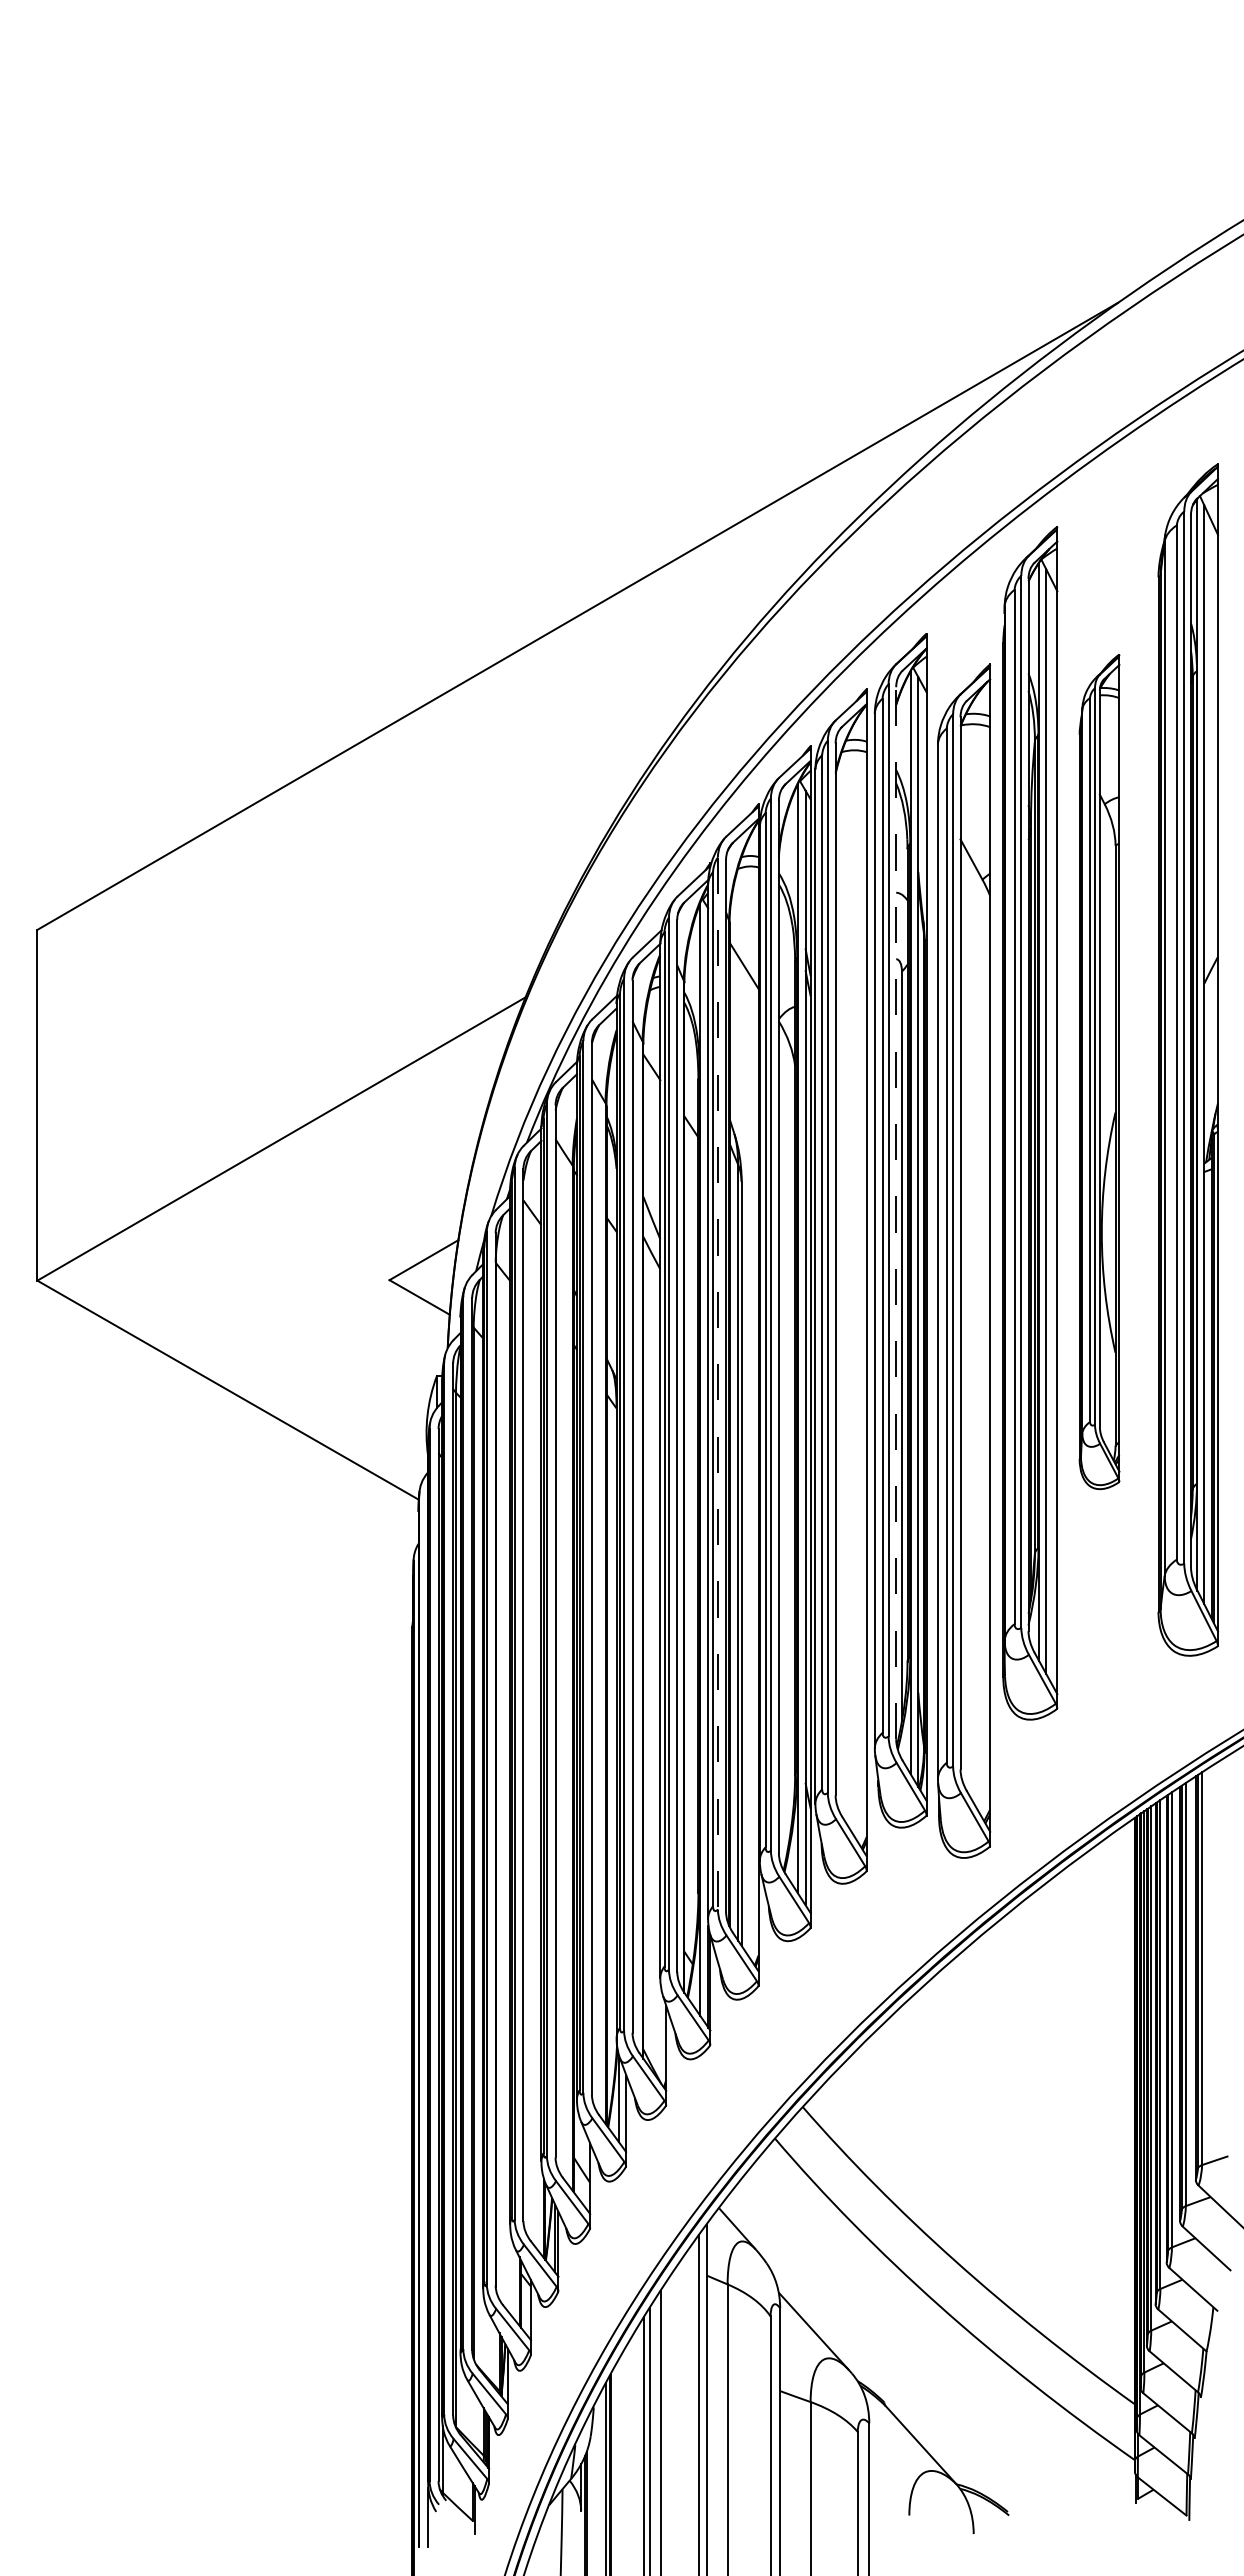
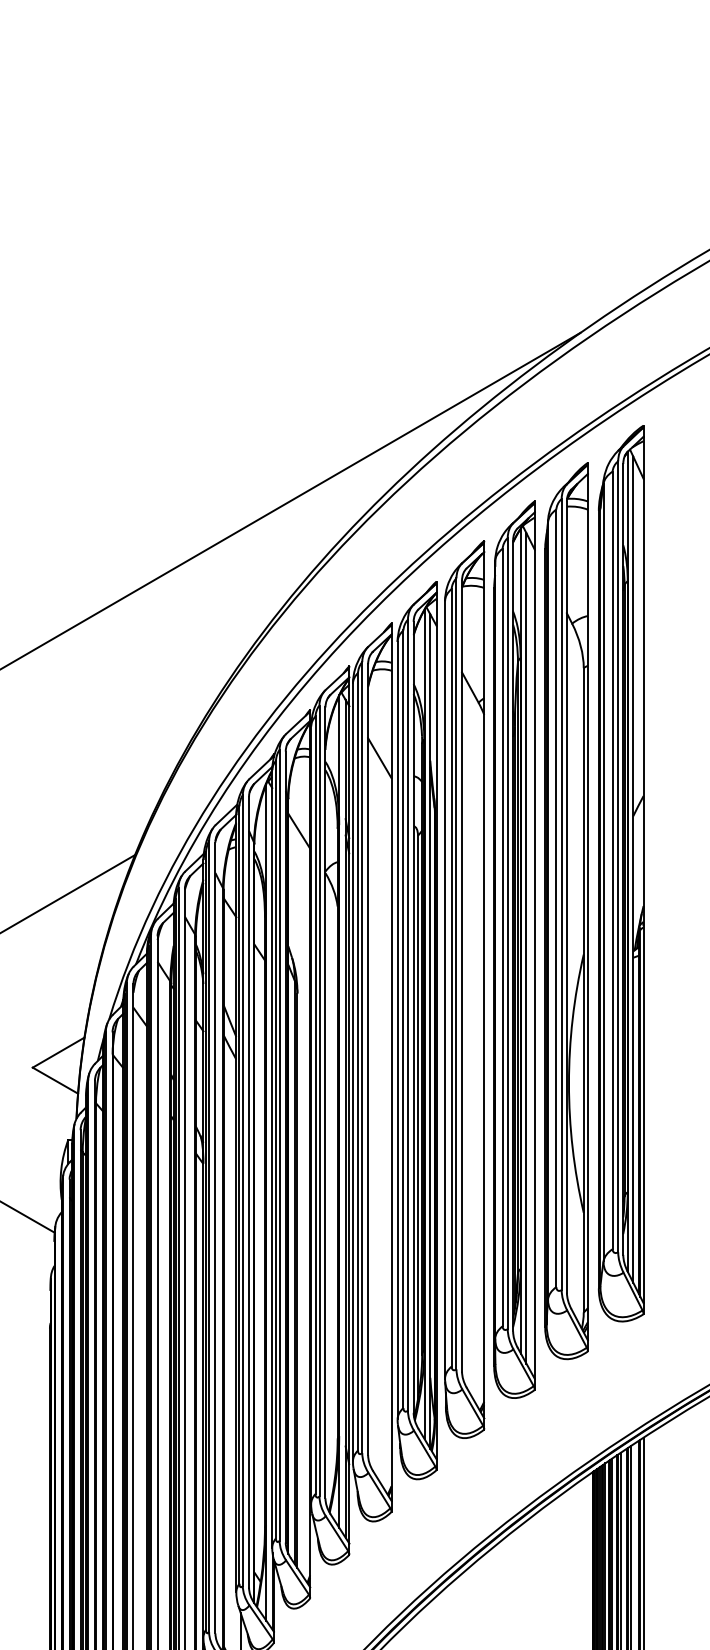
line: (850, 868) -> (379, 758), added
part: (1187, 1059) -> (620, 873), moved
part: (1099, 1071) -> (566, 910), size x1.43
line: (896, 1213) -> (413, 1017), dashed -> solid
part: (964, 1260) -> (465, 988), moved
line: (717, 1383) -> (279, 1145), dashed -> solid

